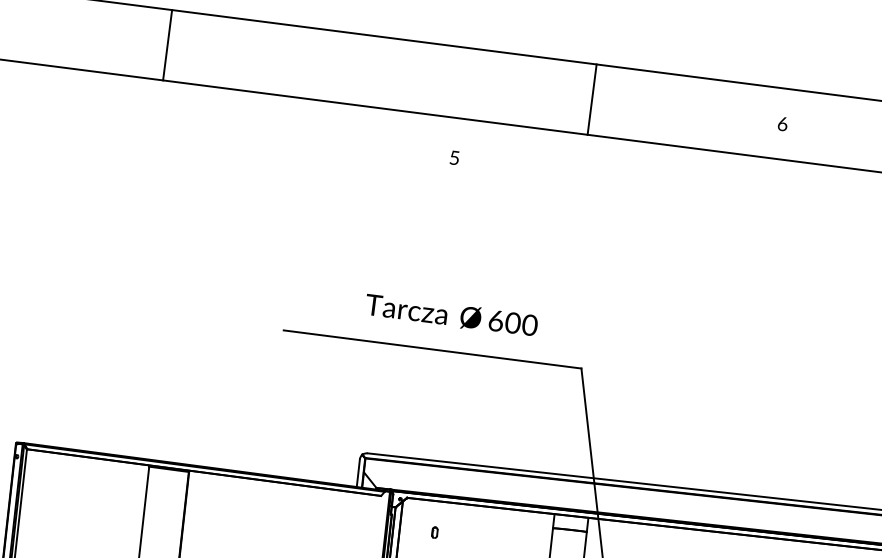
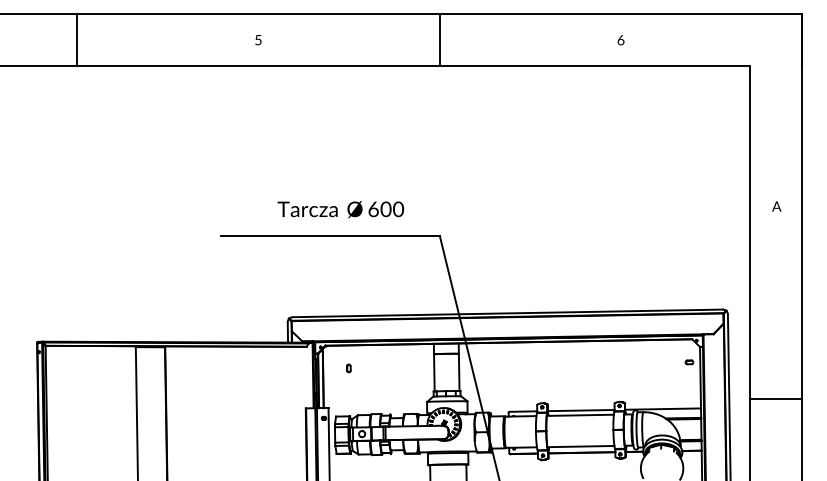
line: (168, 45) -> (77, 40), moved
line: (591, 100) -> (439, 40), moved
text: (782, 124) -> (620, 40), moved
text: (454, 158) -> (258, 40), moved

